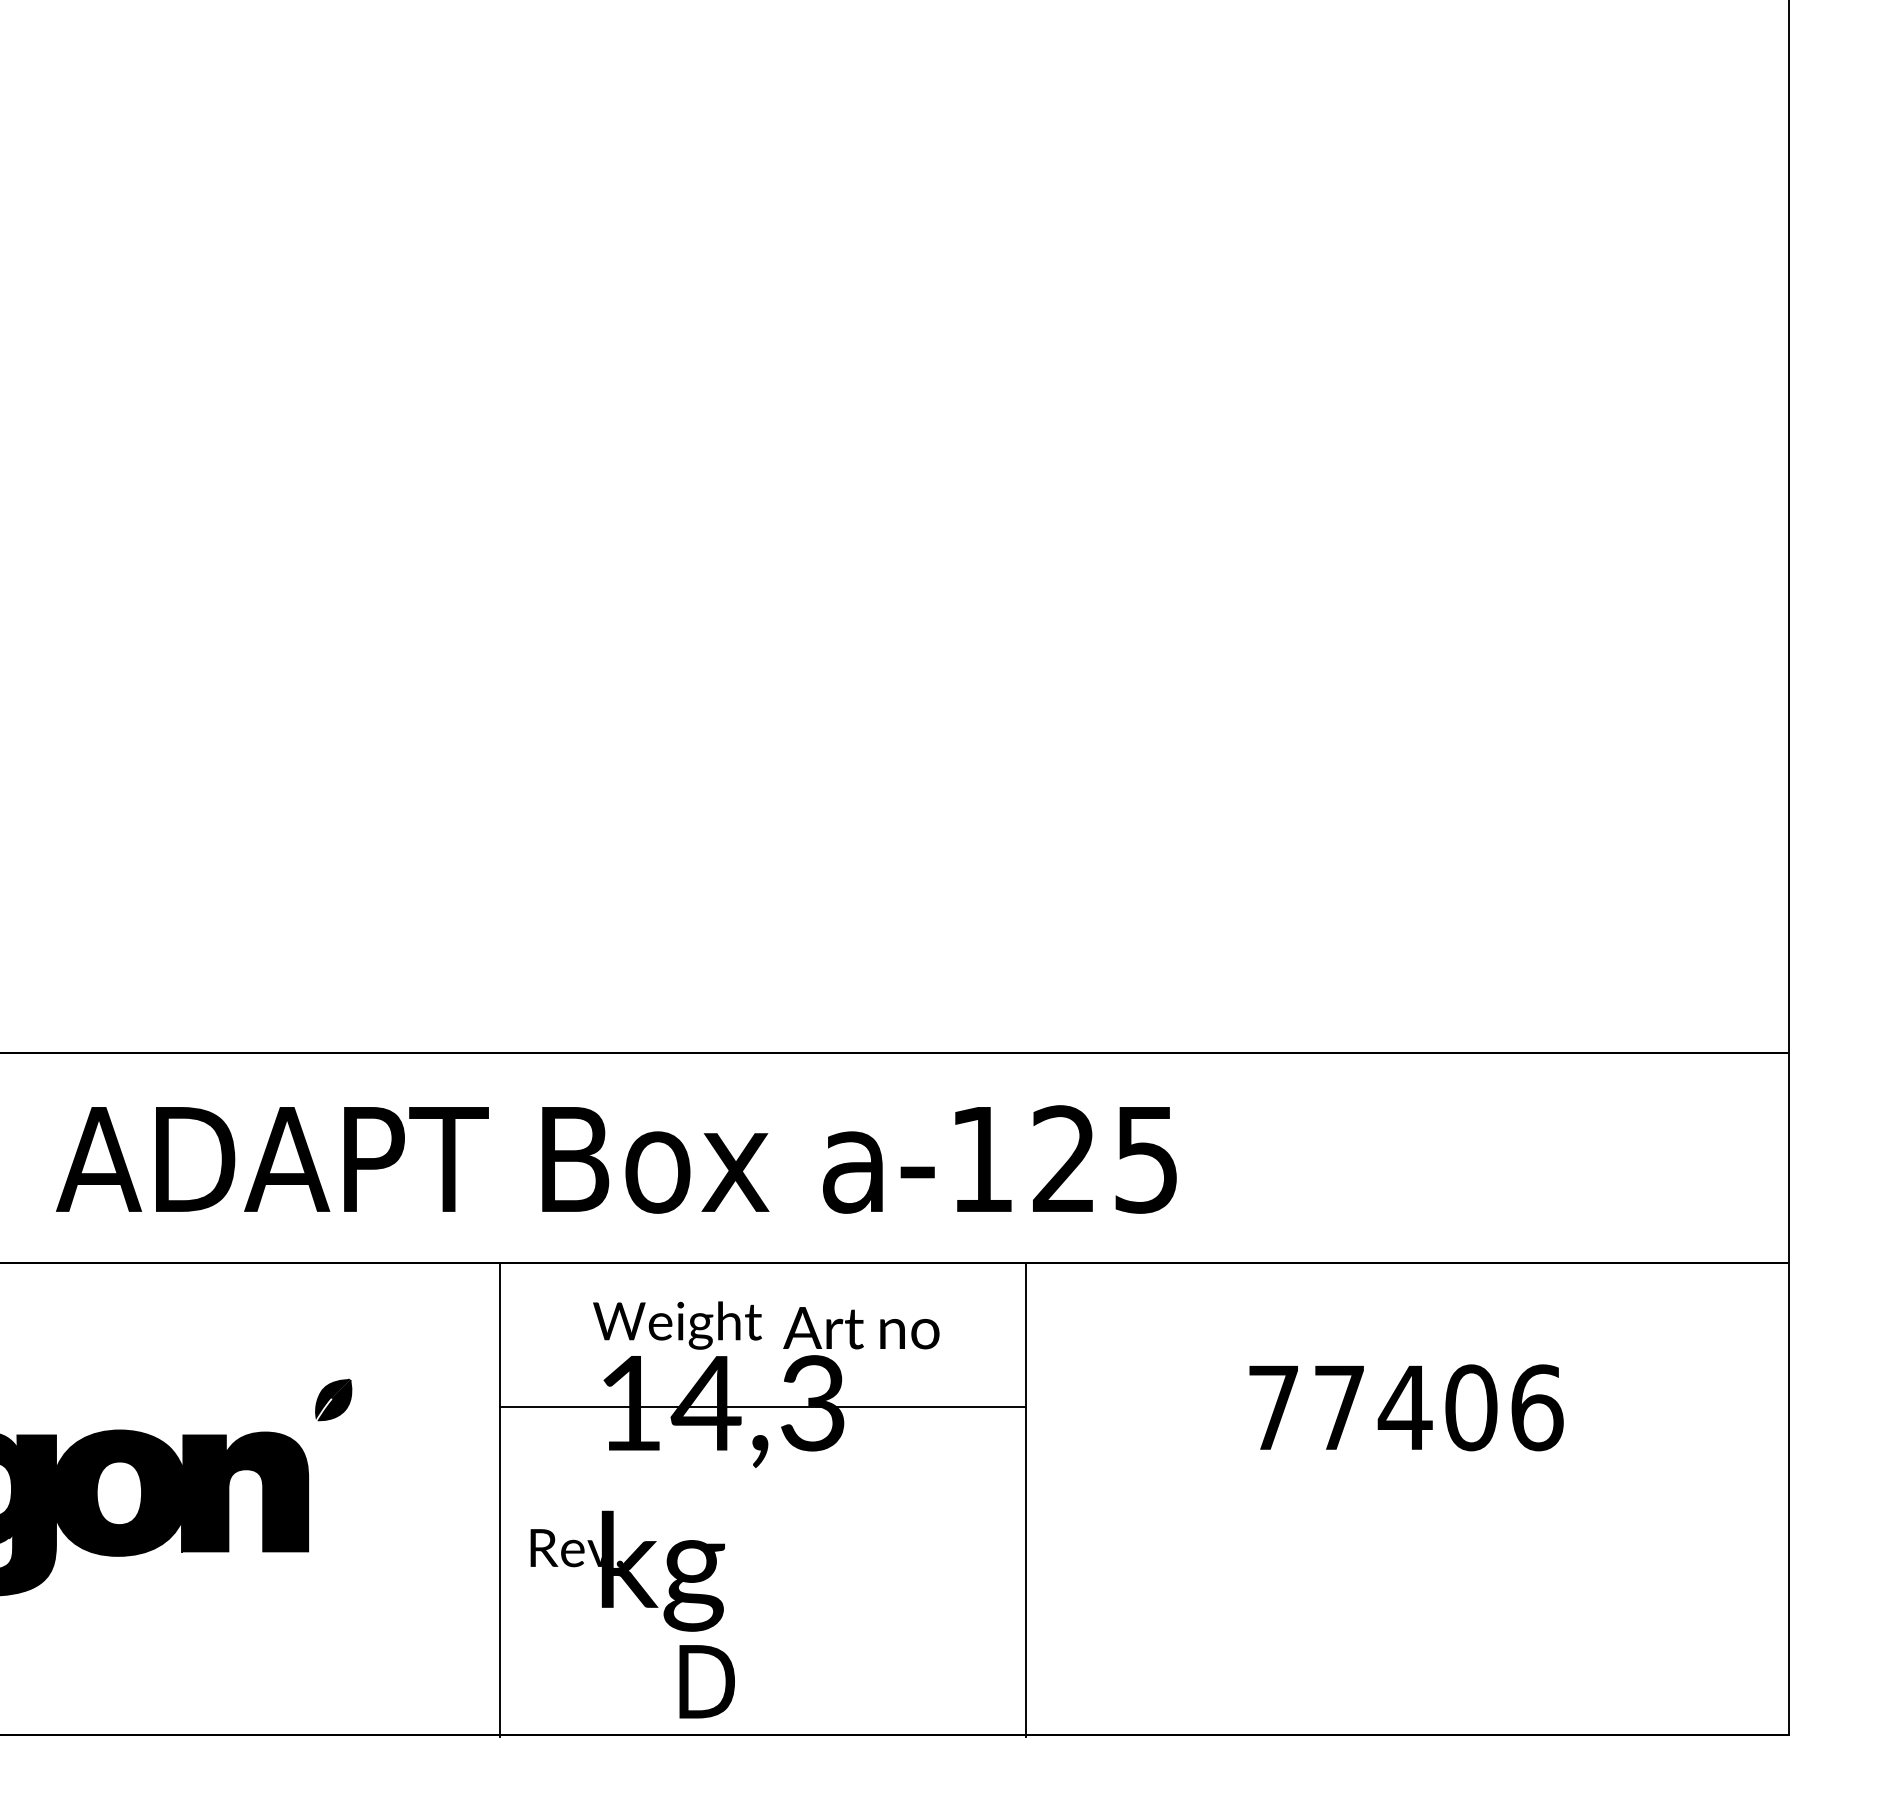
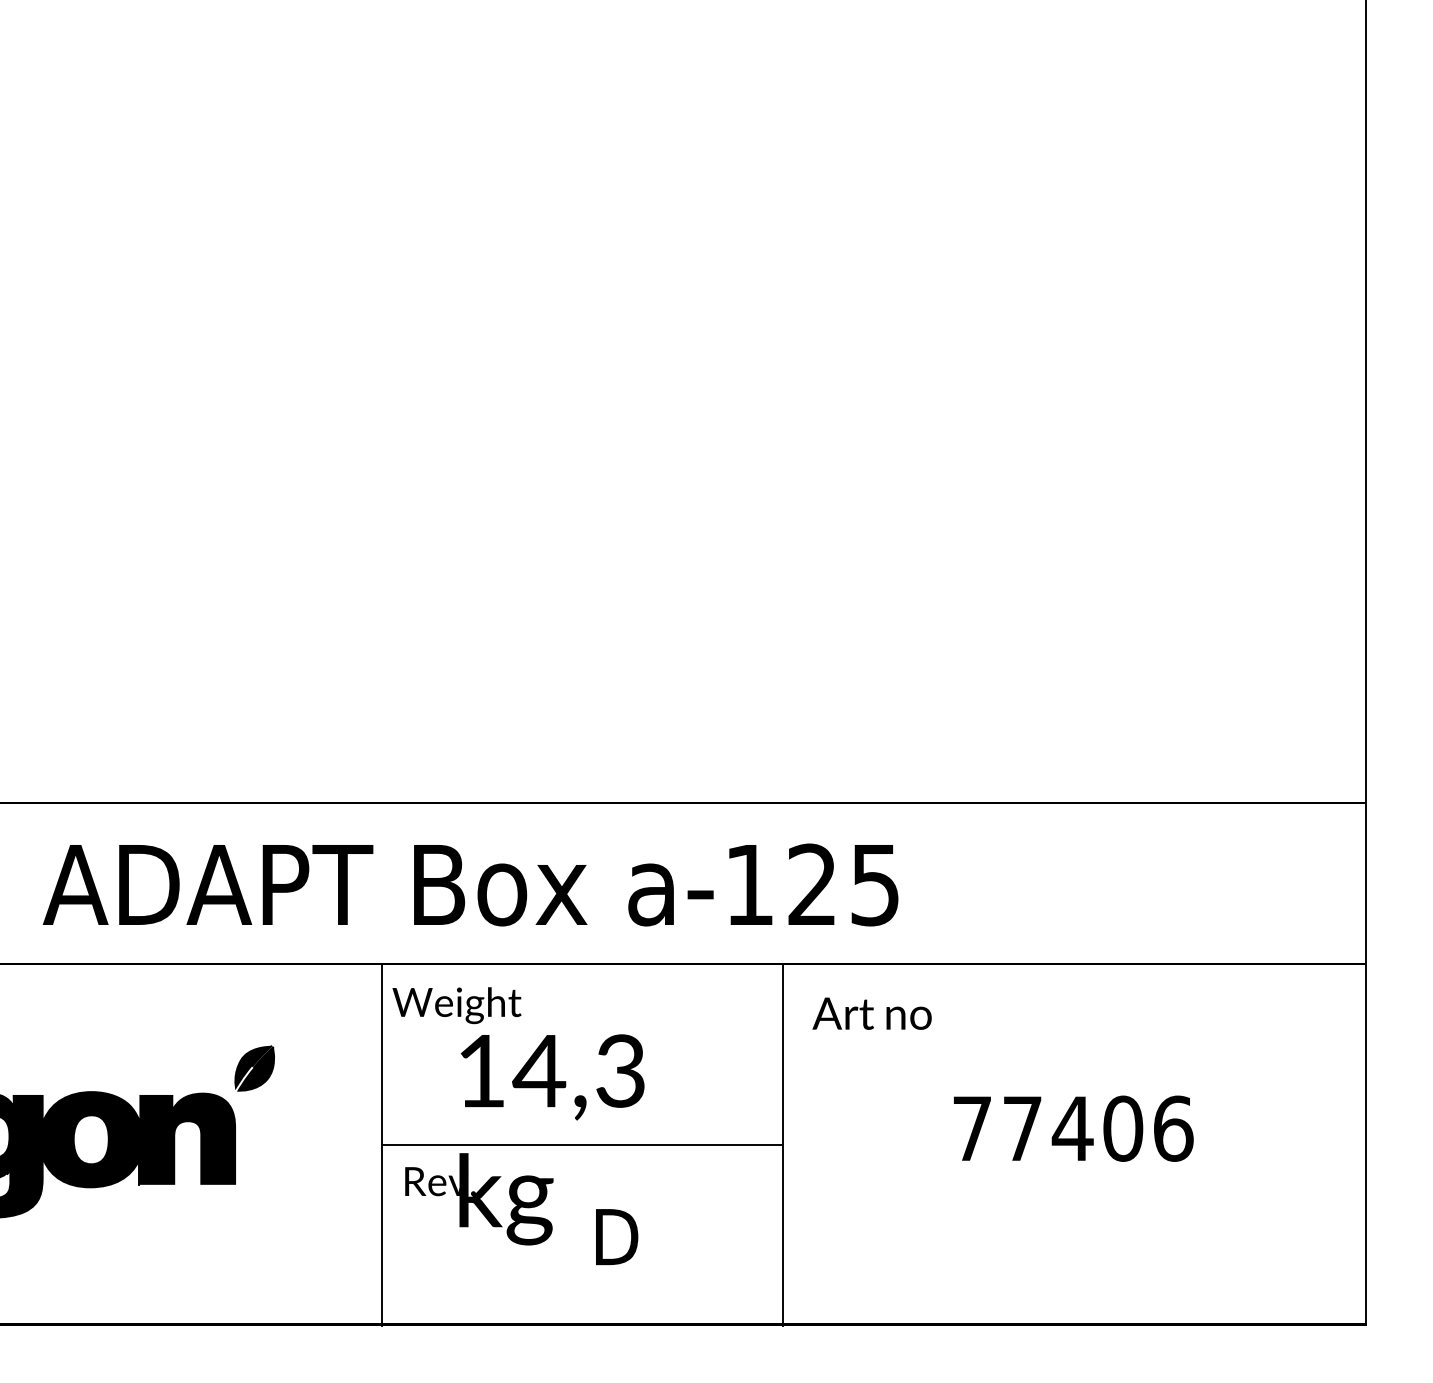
text: (677, 1325) -> (456, 1005), moved
text: (861, 1328) -> (872, 1013), moved
part: (333, 1399) -> (254, 1068), size x1.43
line: (762, 1407) -> (582, 1145), moved
text: (1406, 1407) -> (1073, 1128), moved
text: (706, 1681) -> (616, 1236), moved

